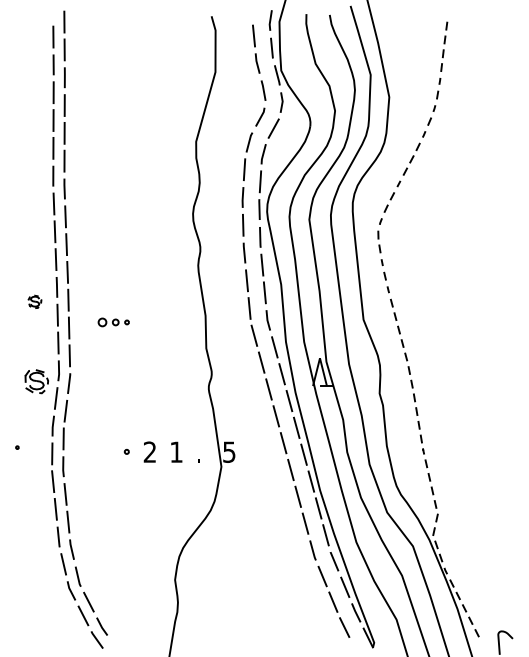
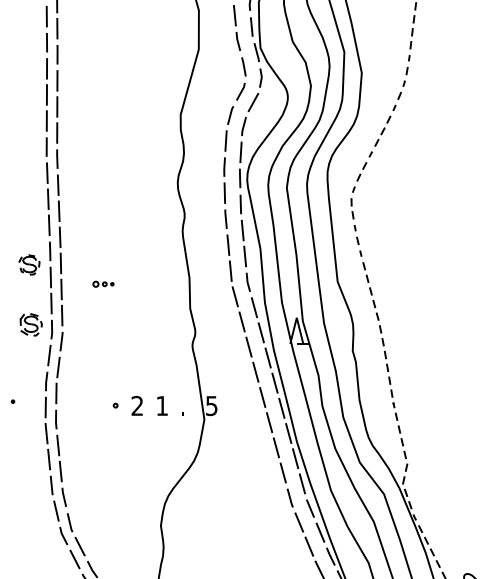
part: (34, 301) -> (29, 264), size x1.67
part: (113, 322) -> (103, 284), size x0.71
part: (36, 381) -> (30, 324), moved

